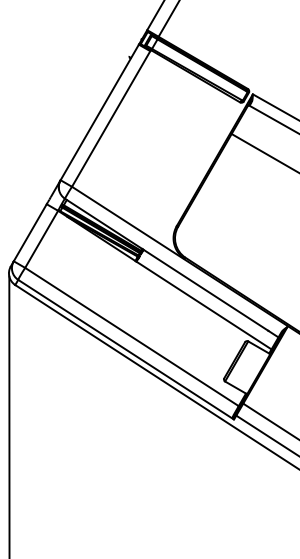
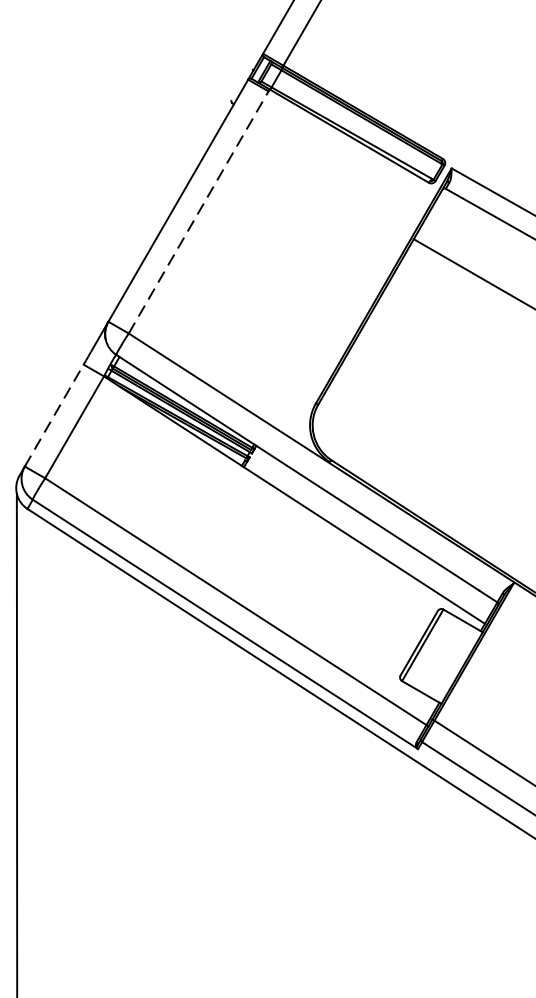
line: (111, 118) -> (199, 211), solid -> dashed
line: (30, 232) -> (54, 415), solid -> dashed

